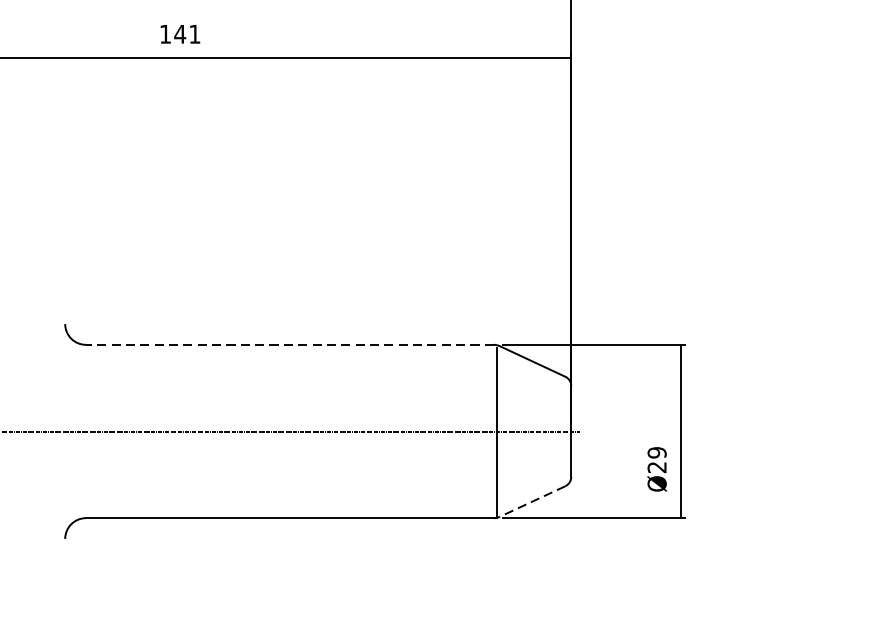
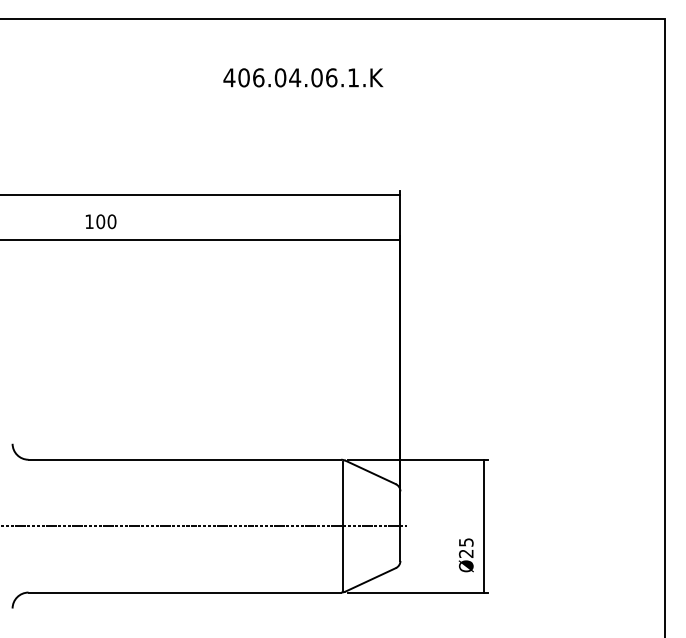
text: (187, 33) -> (106, 221), 141 -> 100
line: (289, 344) -> (184, 459), dashed -> solid
text: (656, 452) -> (465, 542), Ø29 -> Ø25
line: (532, 501) -> (370, 579), dashed -> solid

